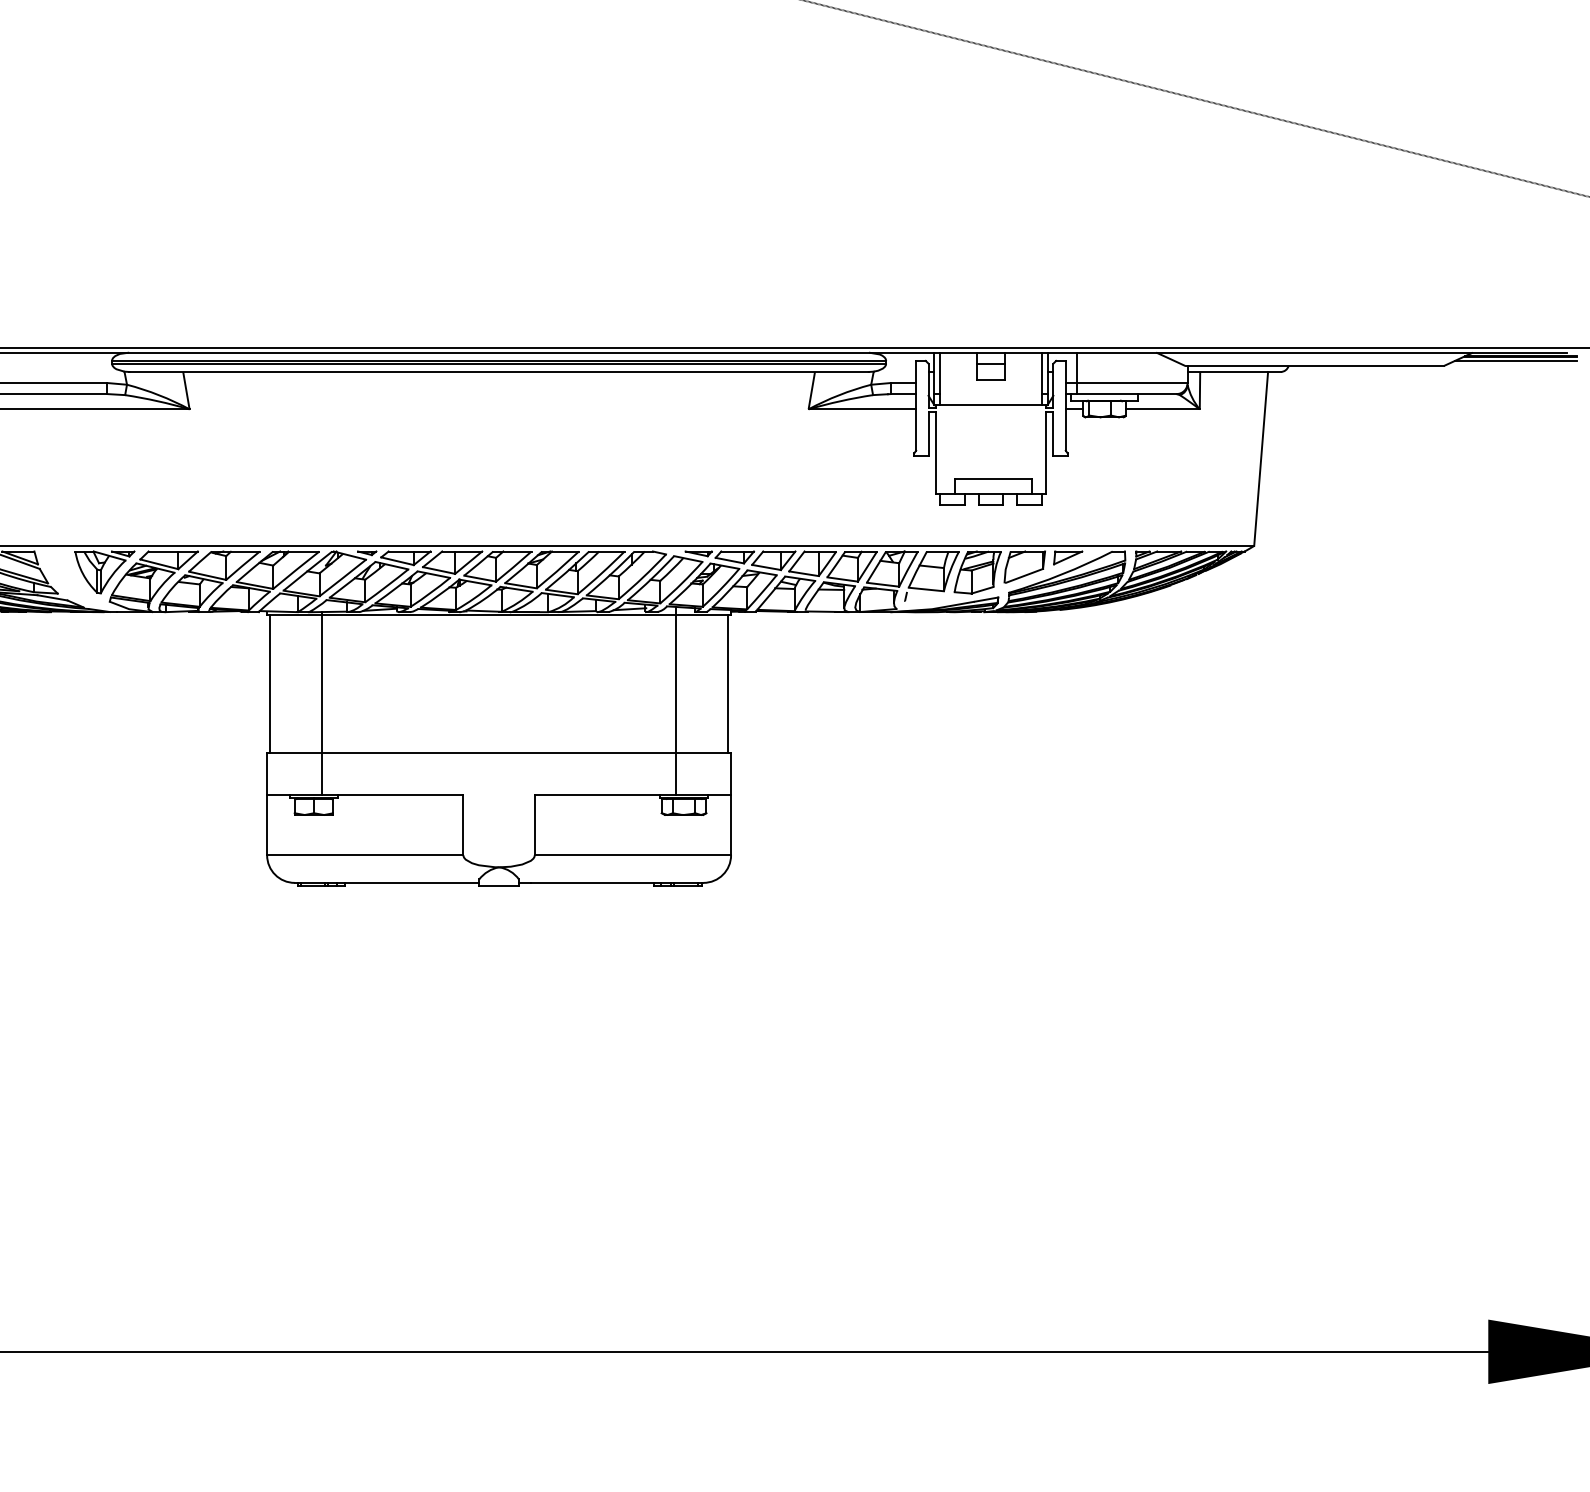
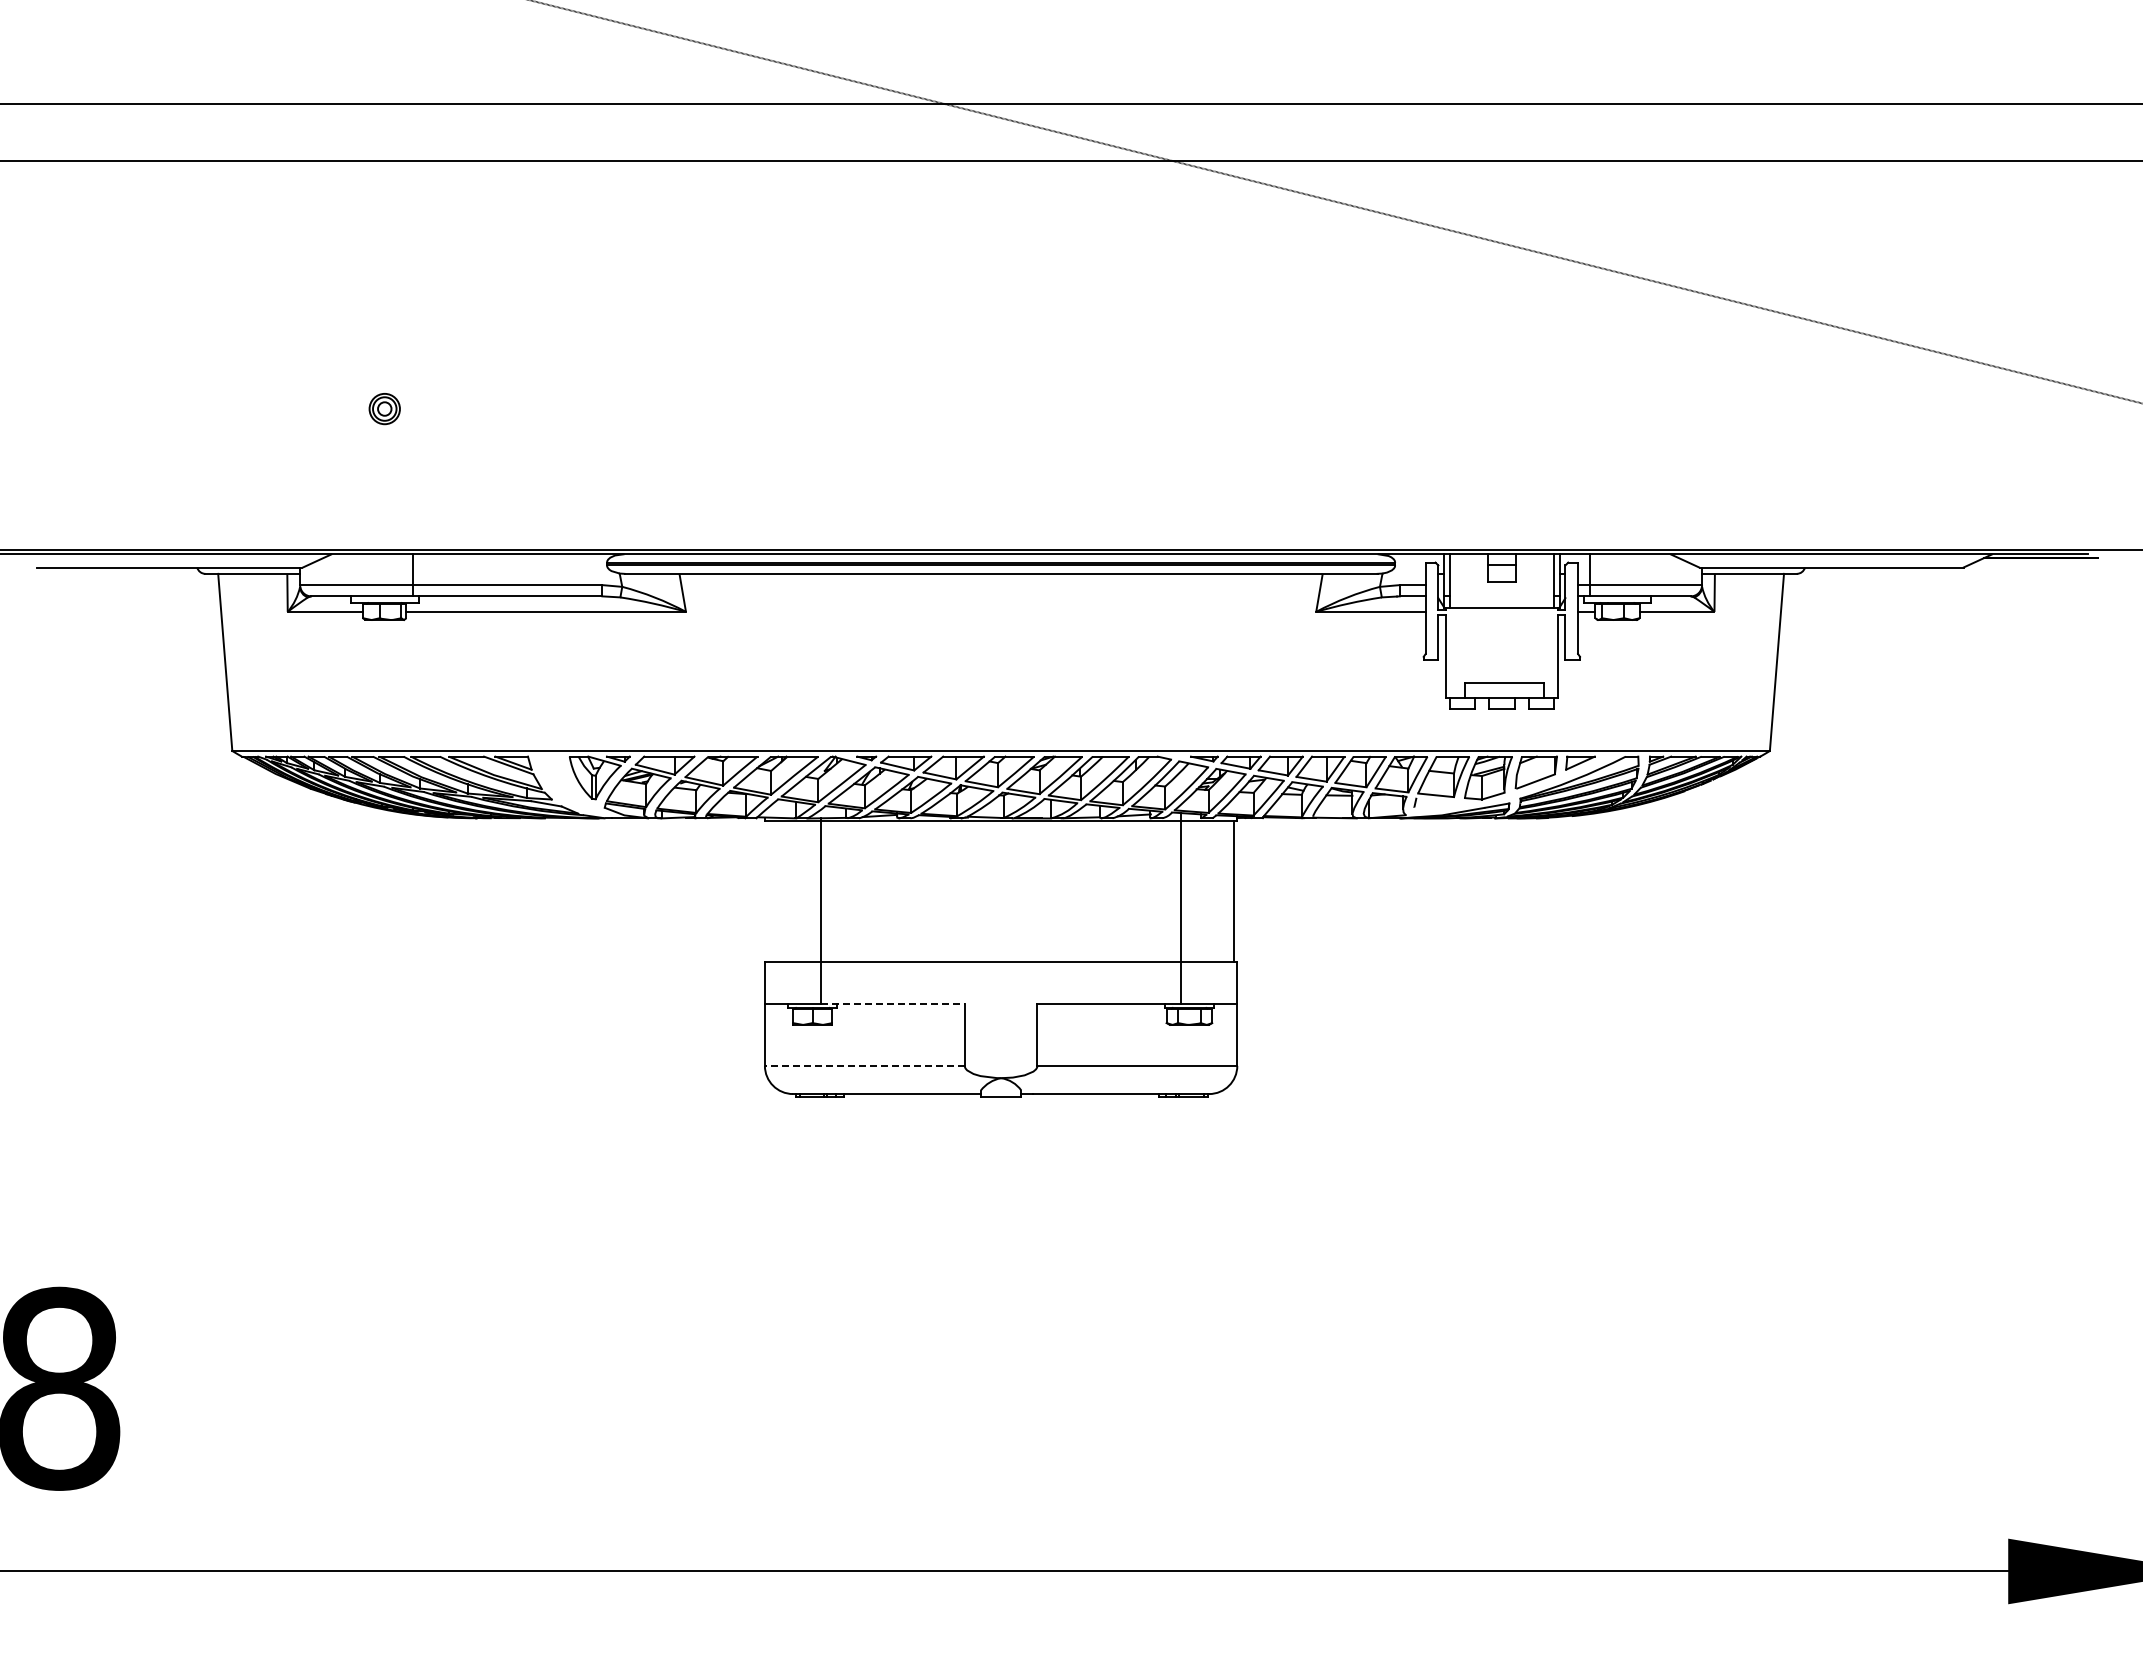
line: (1516, 360) -> (2036, 562), removed
line: (269, 683) -> (767, 891), removed
line: (392, 794) -> (892, 1004), solid -> dashed
line: (364, 854) -> (864, 1065), solid -> dashed

